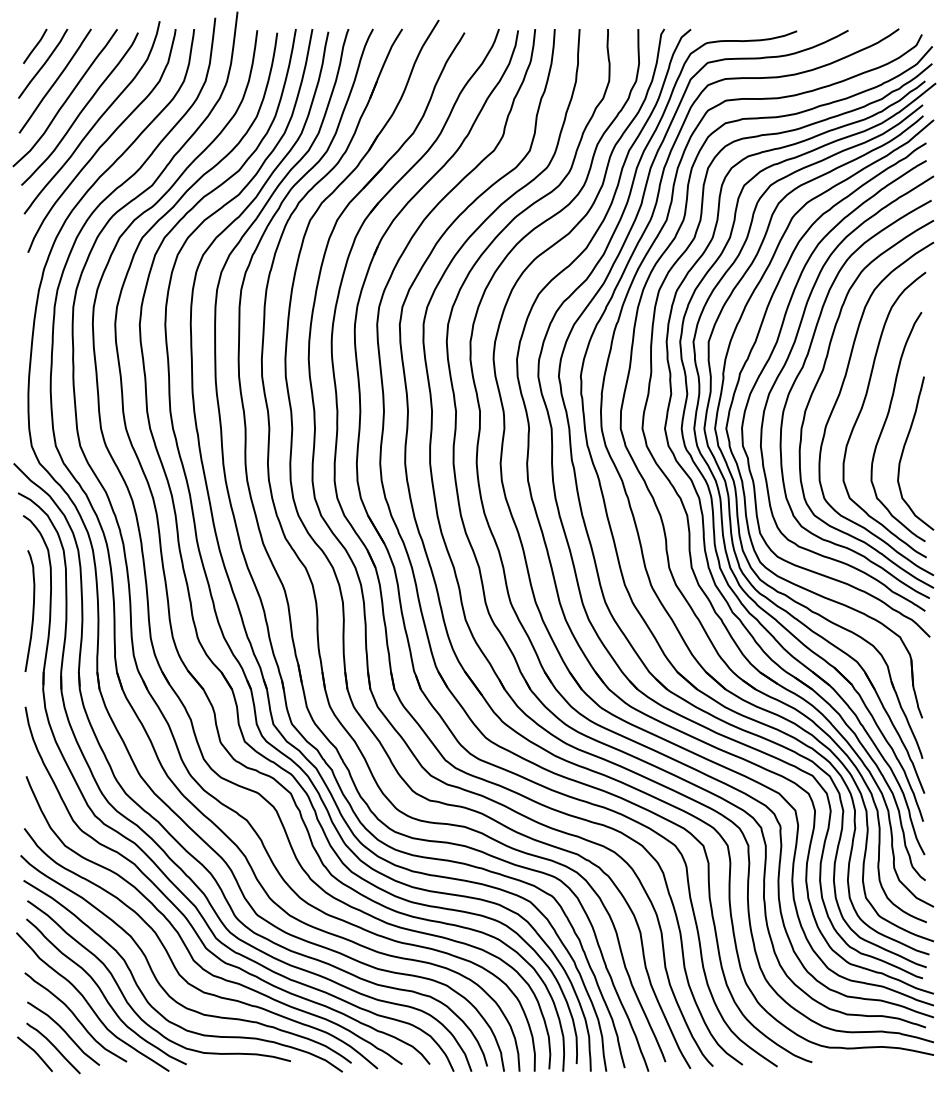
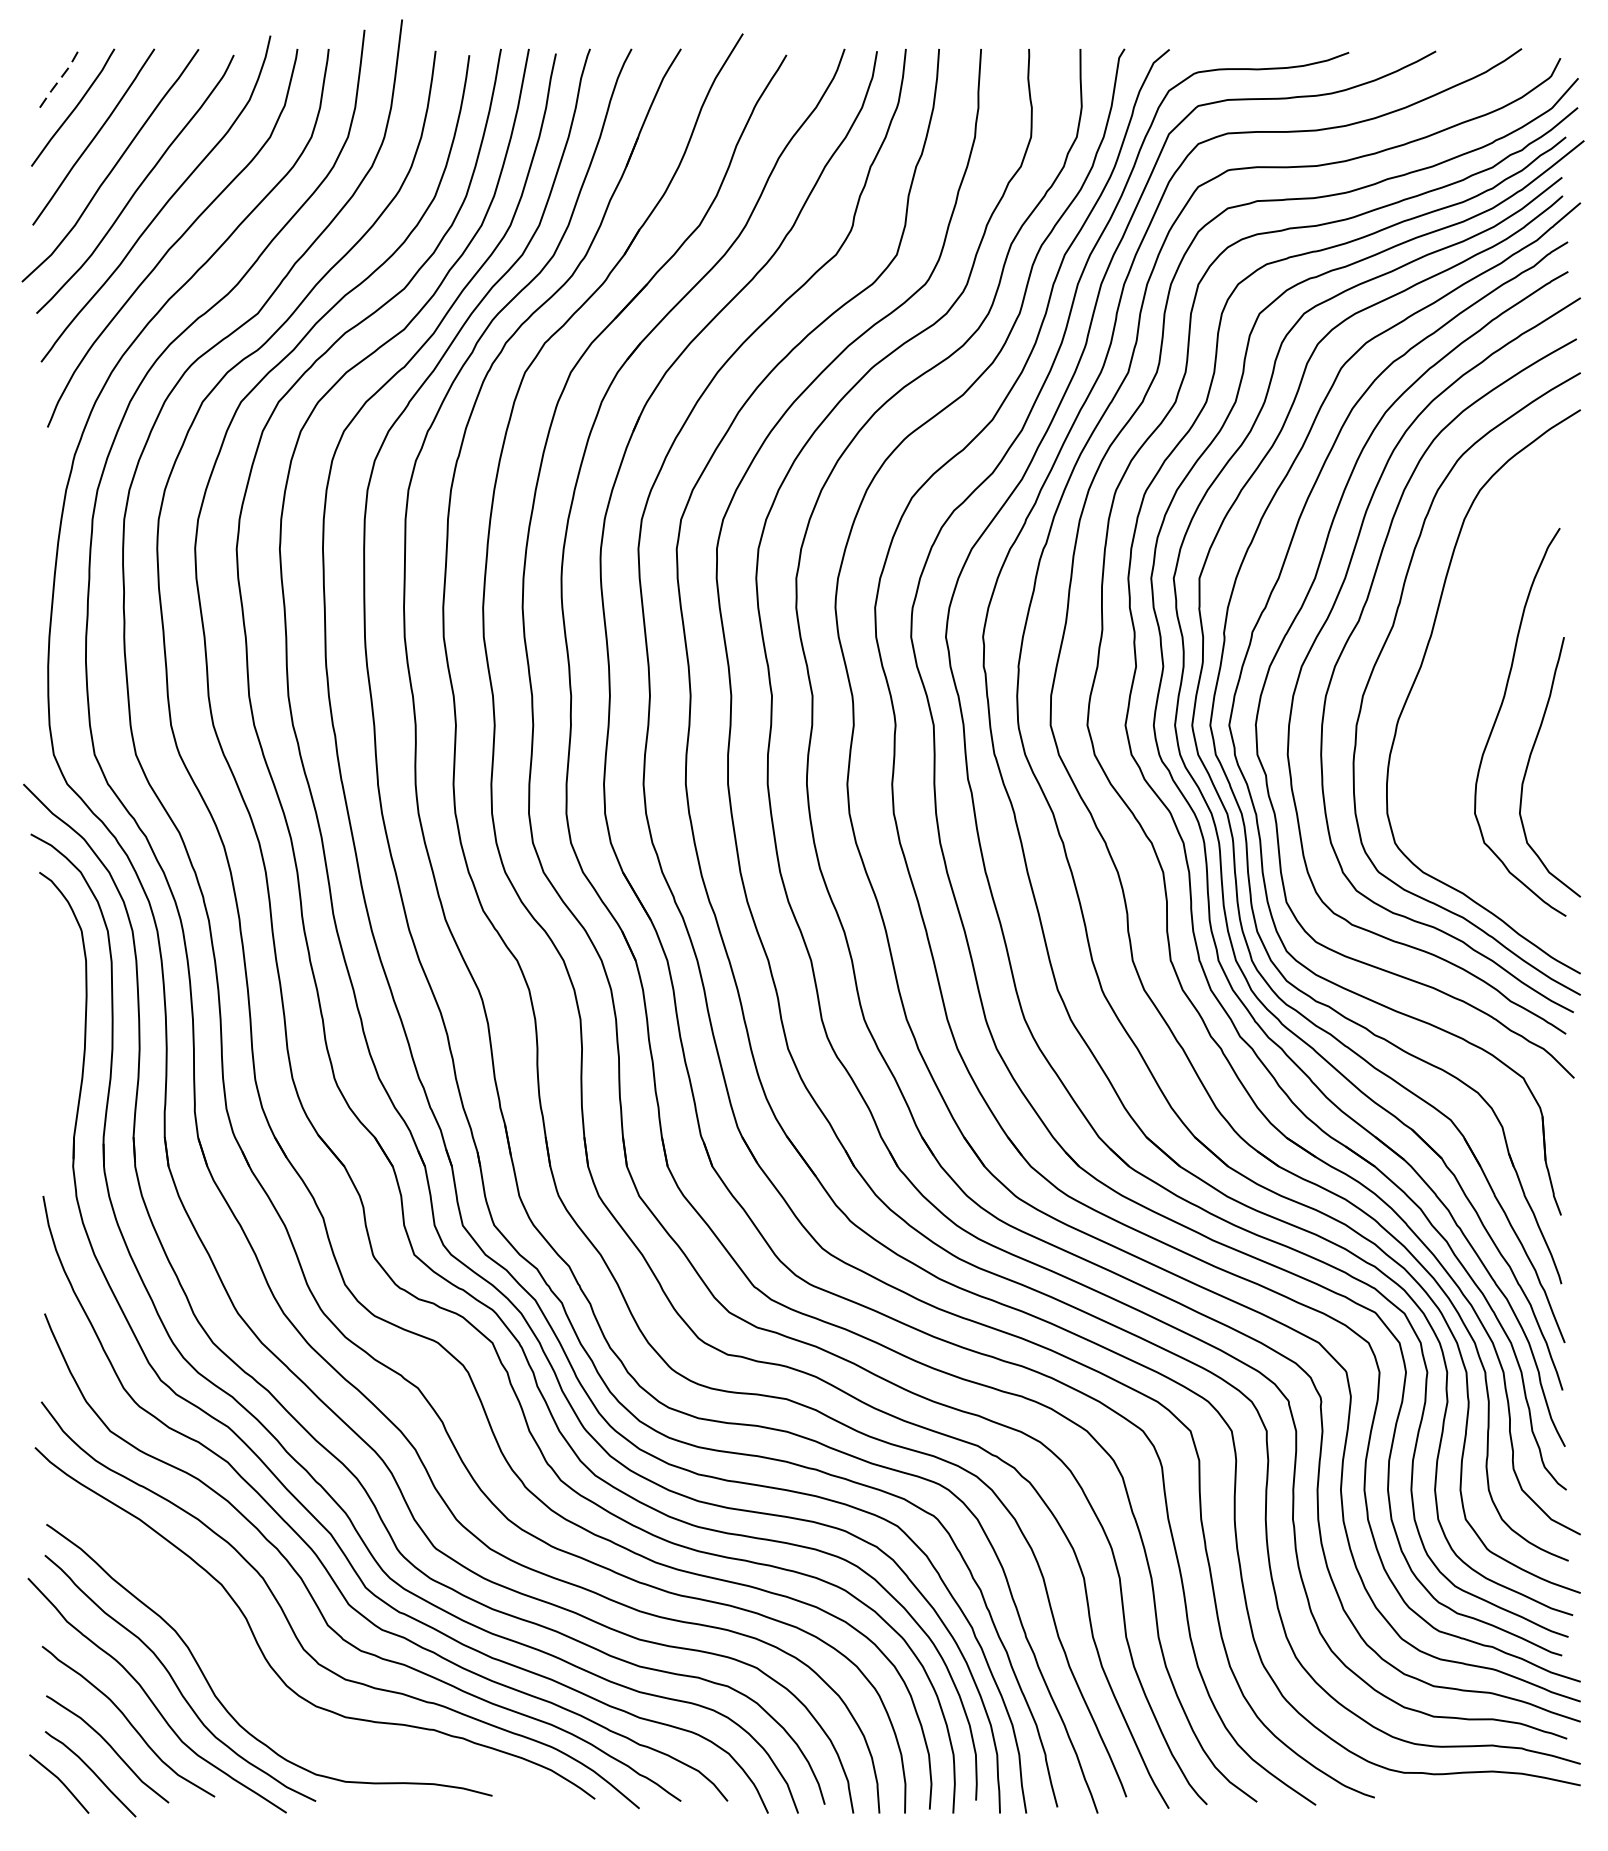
line: (35, 46) -> (60, 78), solid -> dashed
curve: (863, 406) -> (1461, 687), removed
curve: (32, 610) -> (55, 1032), removed
curve: (151, 1004) -> (256, 1699), removed

